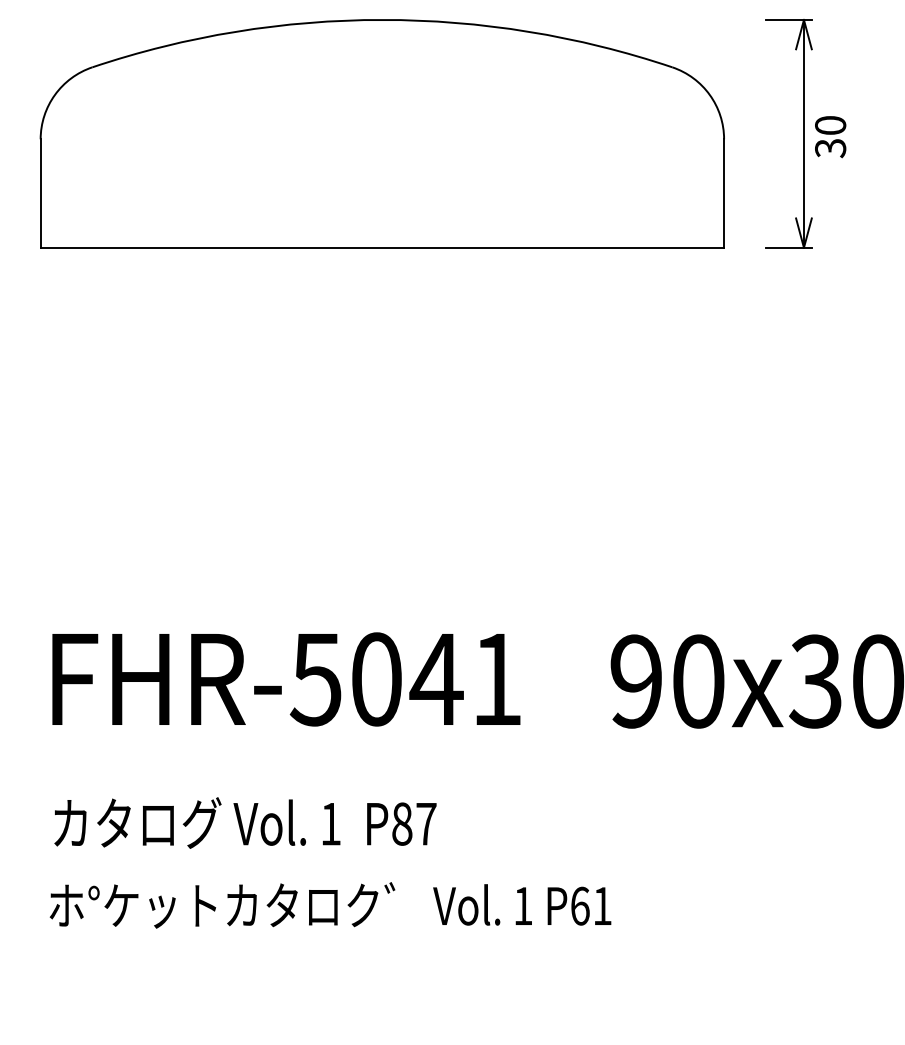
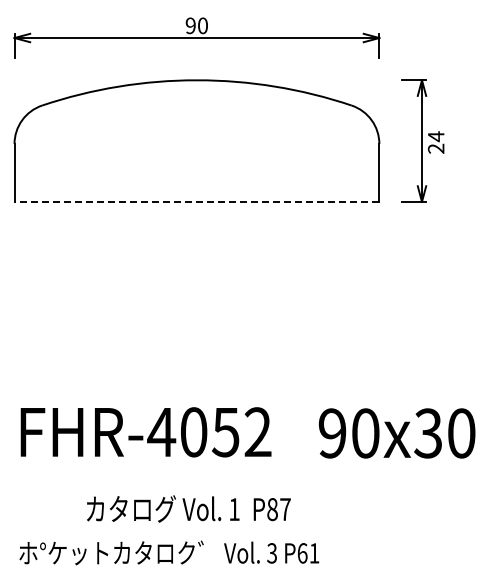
text: (829, 136) -> (435, 142), 30 -> 24
line: (381, 247) -> (196, 201), solid -> dashed
text: (405, 679) -> (209, 432), FHR-5041 -> FHR-4052
text: (244, 822) -> (188, 508), moved
text: (522, 906) -> (271, 553), 1 -> 3

